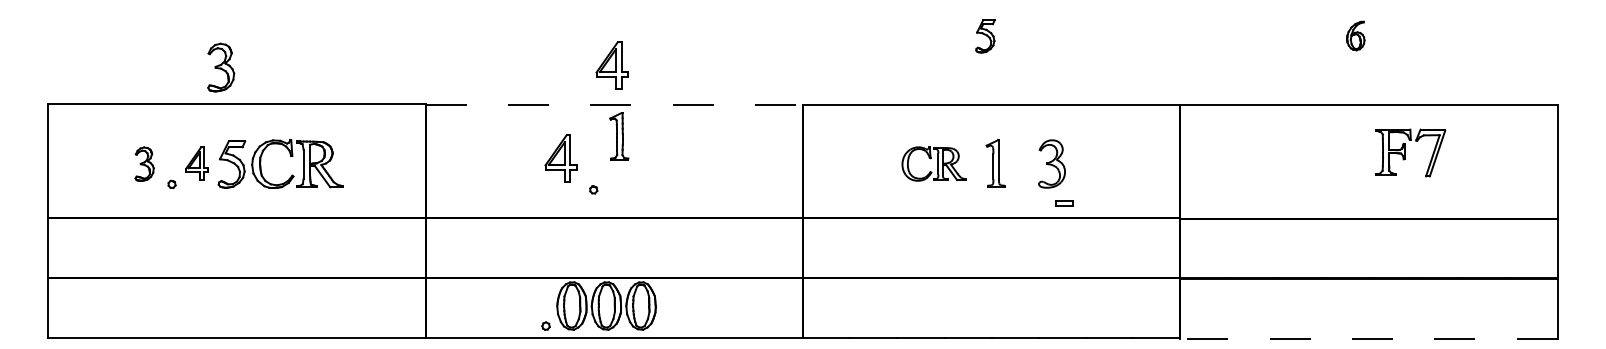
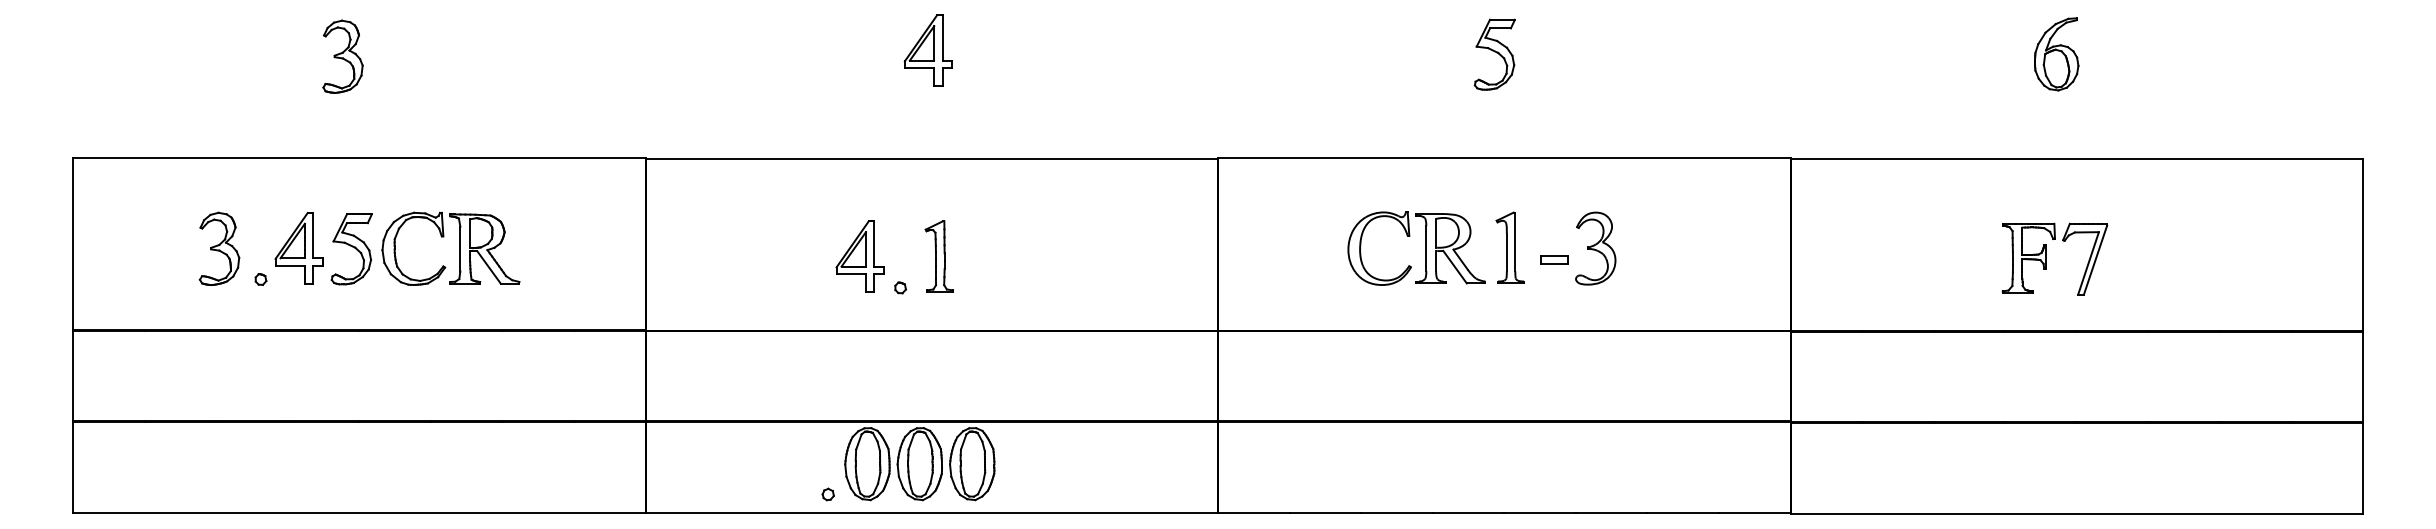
part: (1355, 35) -> (2056, 53), size x1.67
part: (985, 36) -> (1494, 55), size x1.43
part: (611, 65) -> (927, 50), moved
part: (221, 67) -> (343, 56), moved
line: (614, 104) -> (932, 158), dashed -> solid
part: (619, 136) -> (939, 256), moved
part: (1410, 152) -> (2054, 258), moved
part: (560, 158) -> (859, 256), moved
part: (144, 163) -> (219, 247), size x1.43
part: (196, 163) -> (298, 247), size x1.43
part: (933, 163) -> (1415, 247), size x1.43
part: (1064, 203) -> (1553, 259), moved
line: (1369, 338) -> (2077, 513), dashed -> solid

